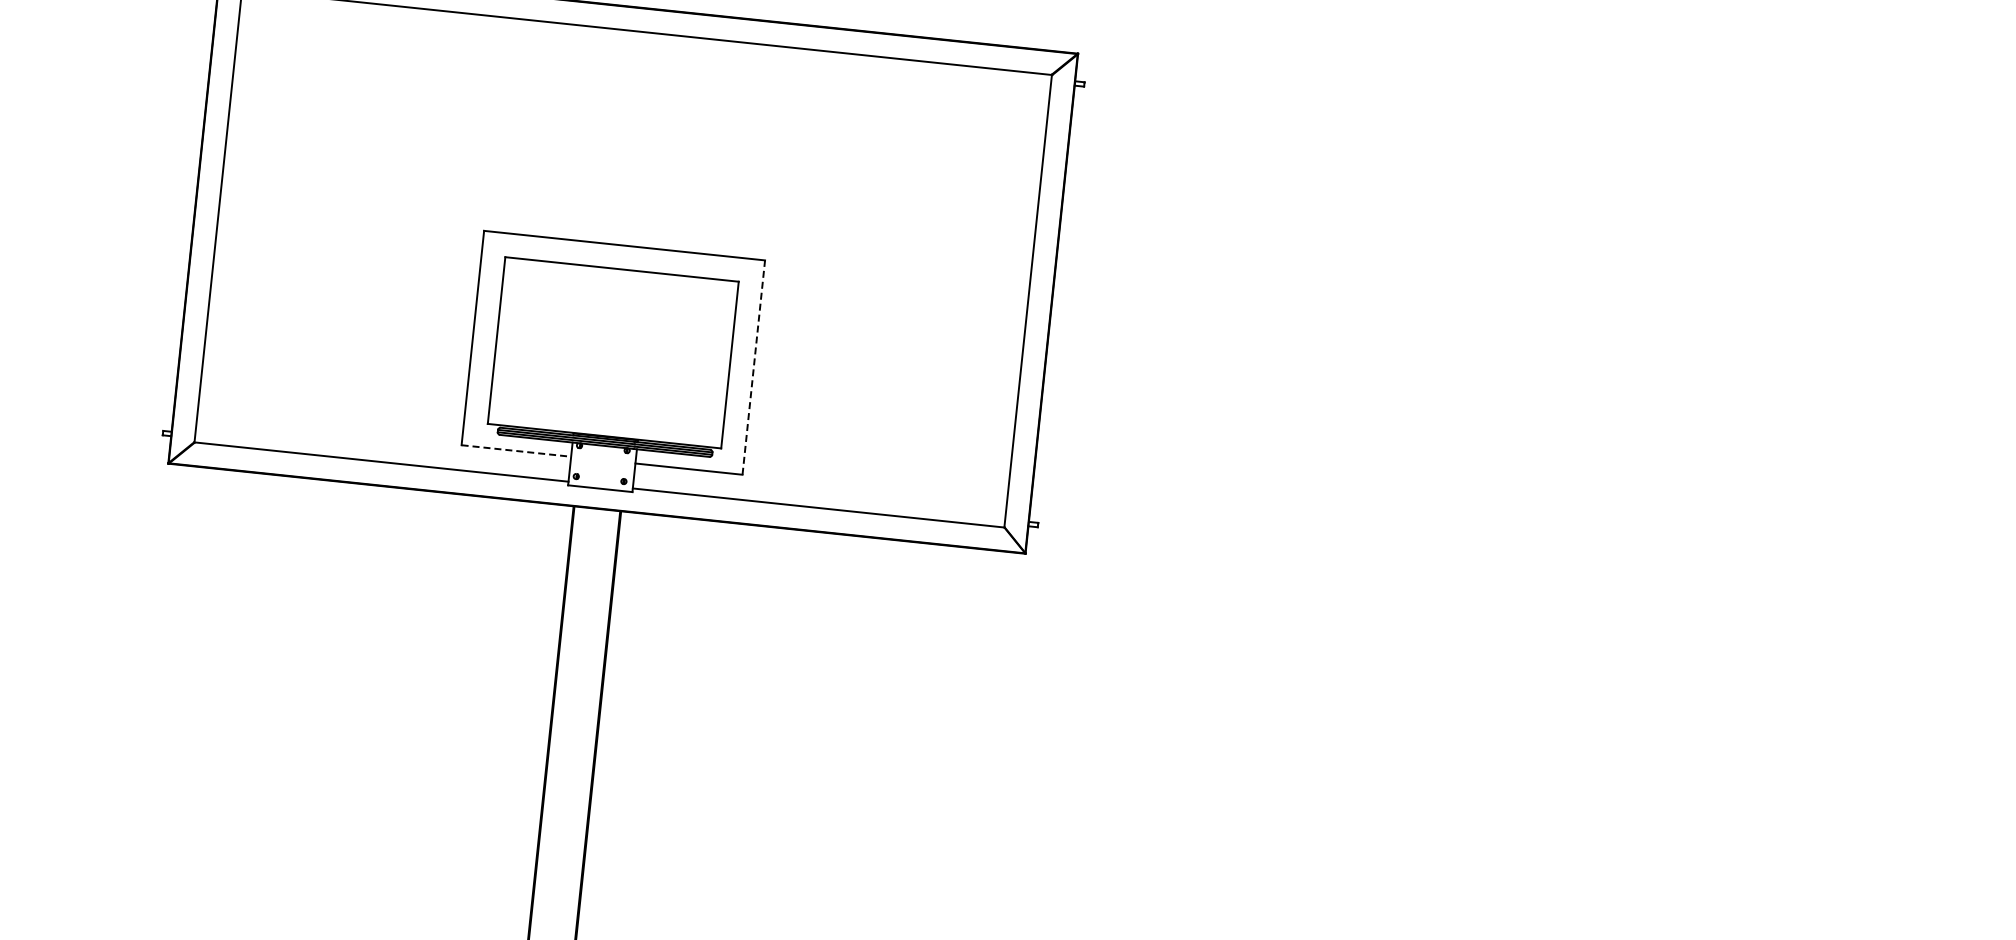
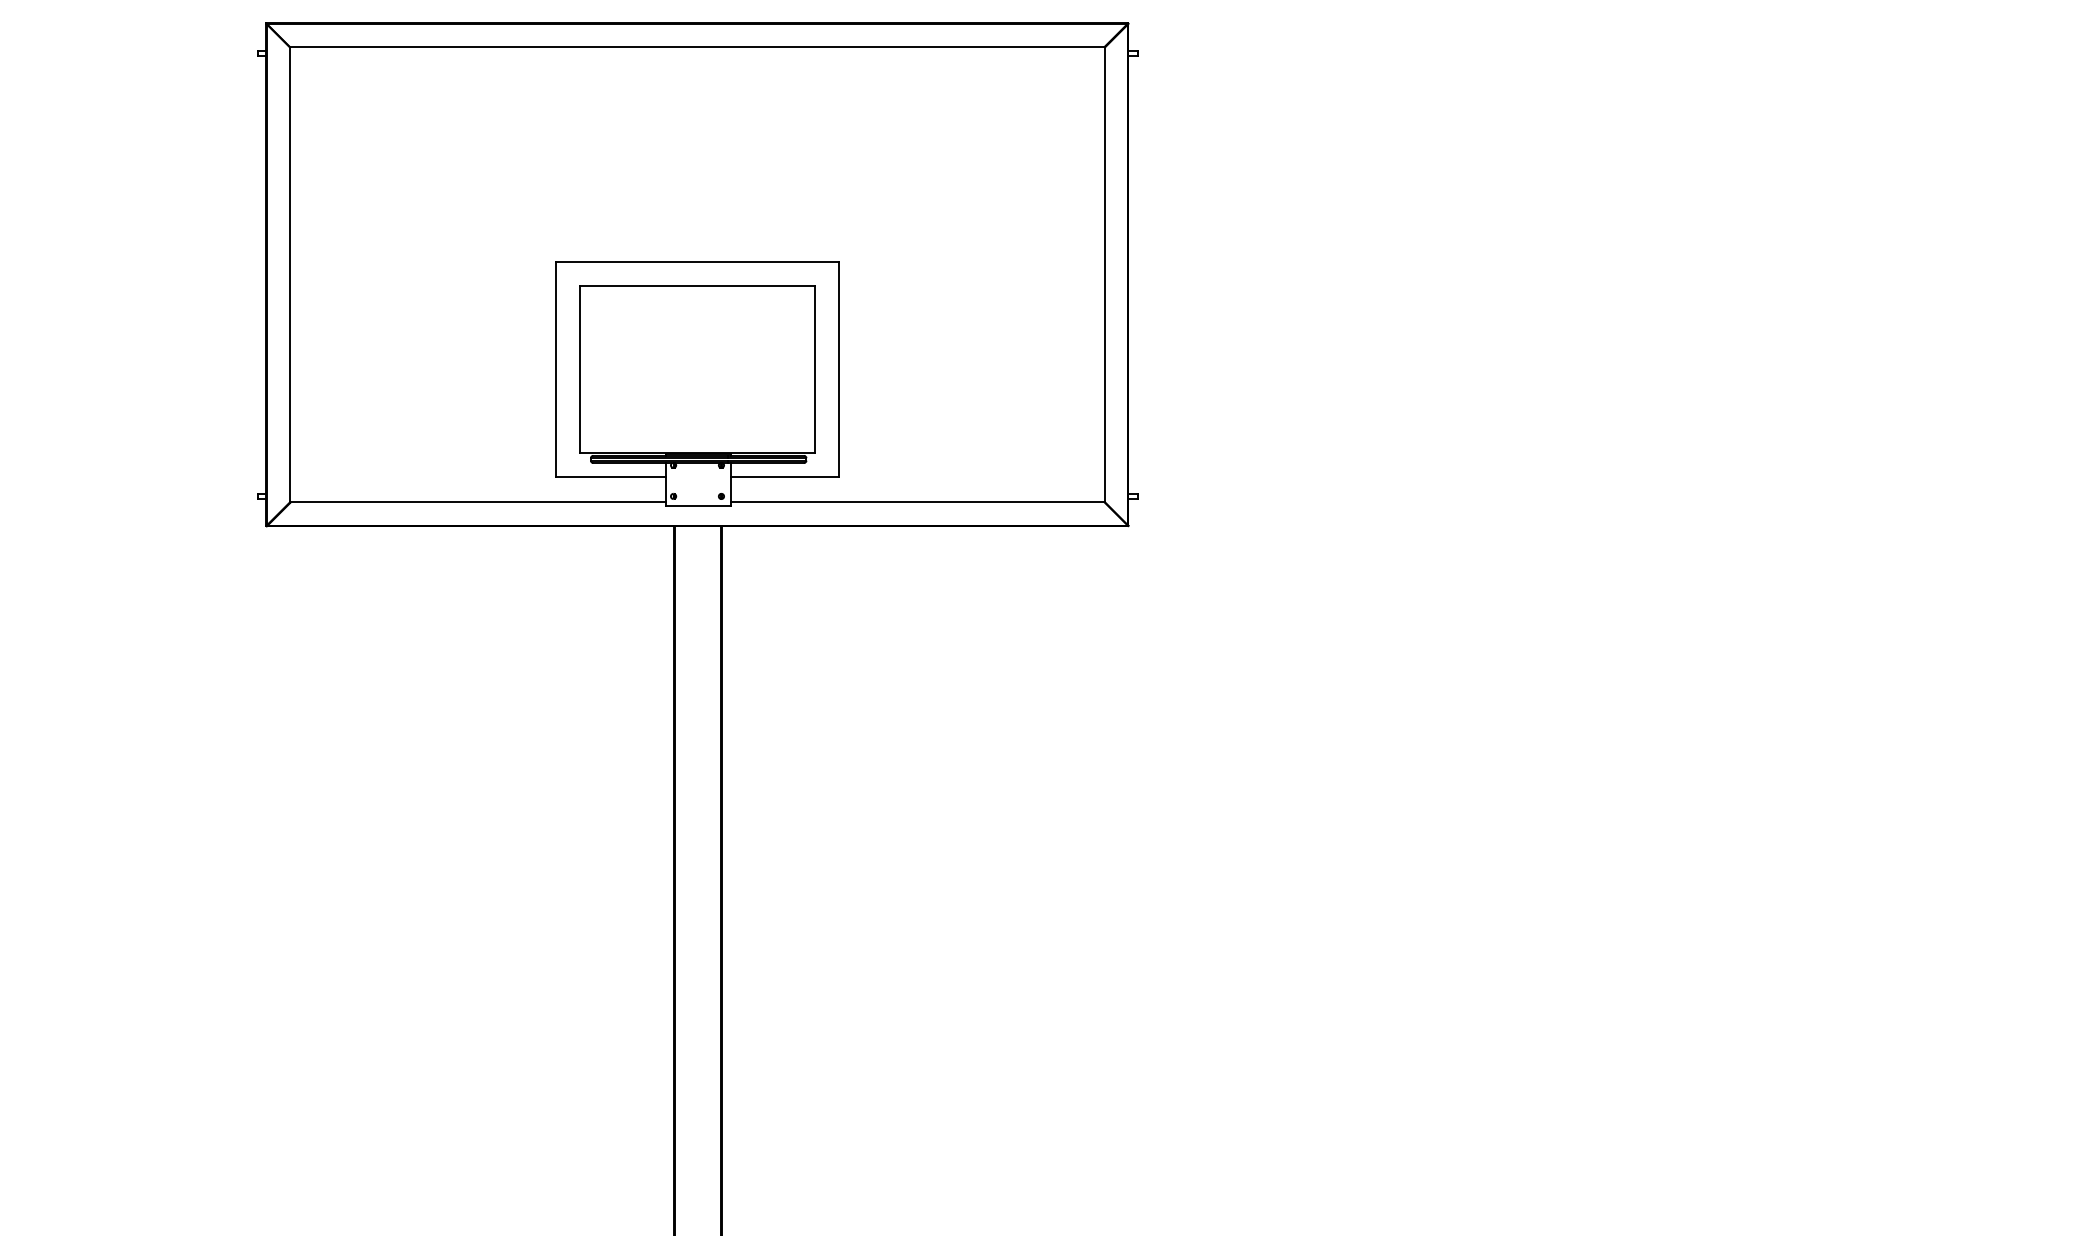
line: (753, 367) -> (838, 369), dashed -> solid
line: (516, 451) -> (611, 477), dashed -> solid

